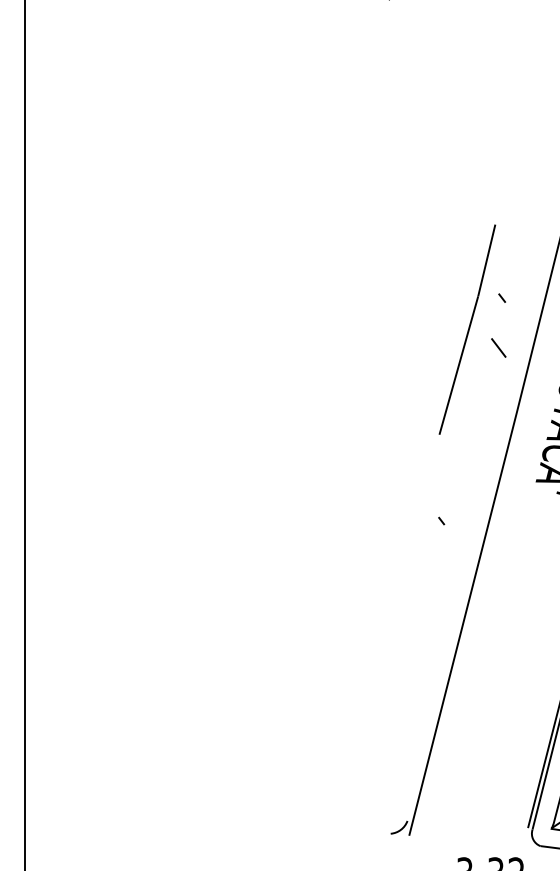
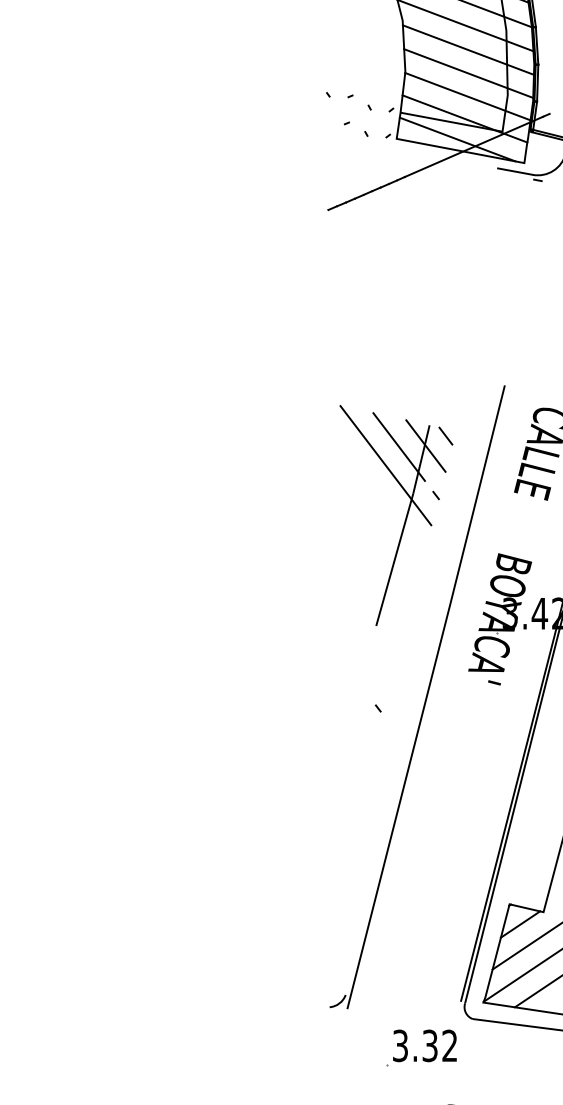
line: (491, 245) -> (425, 445), added
line: (462, 246) -> (398, 446), added
line: (449, 266) -> (385, 465), added
line: (498, 347) -> (445, 435), moved

